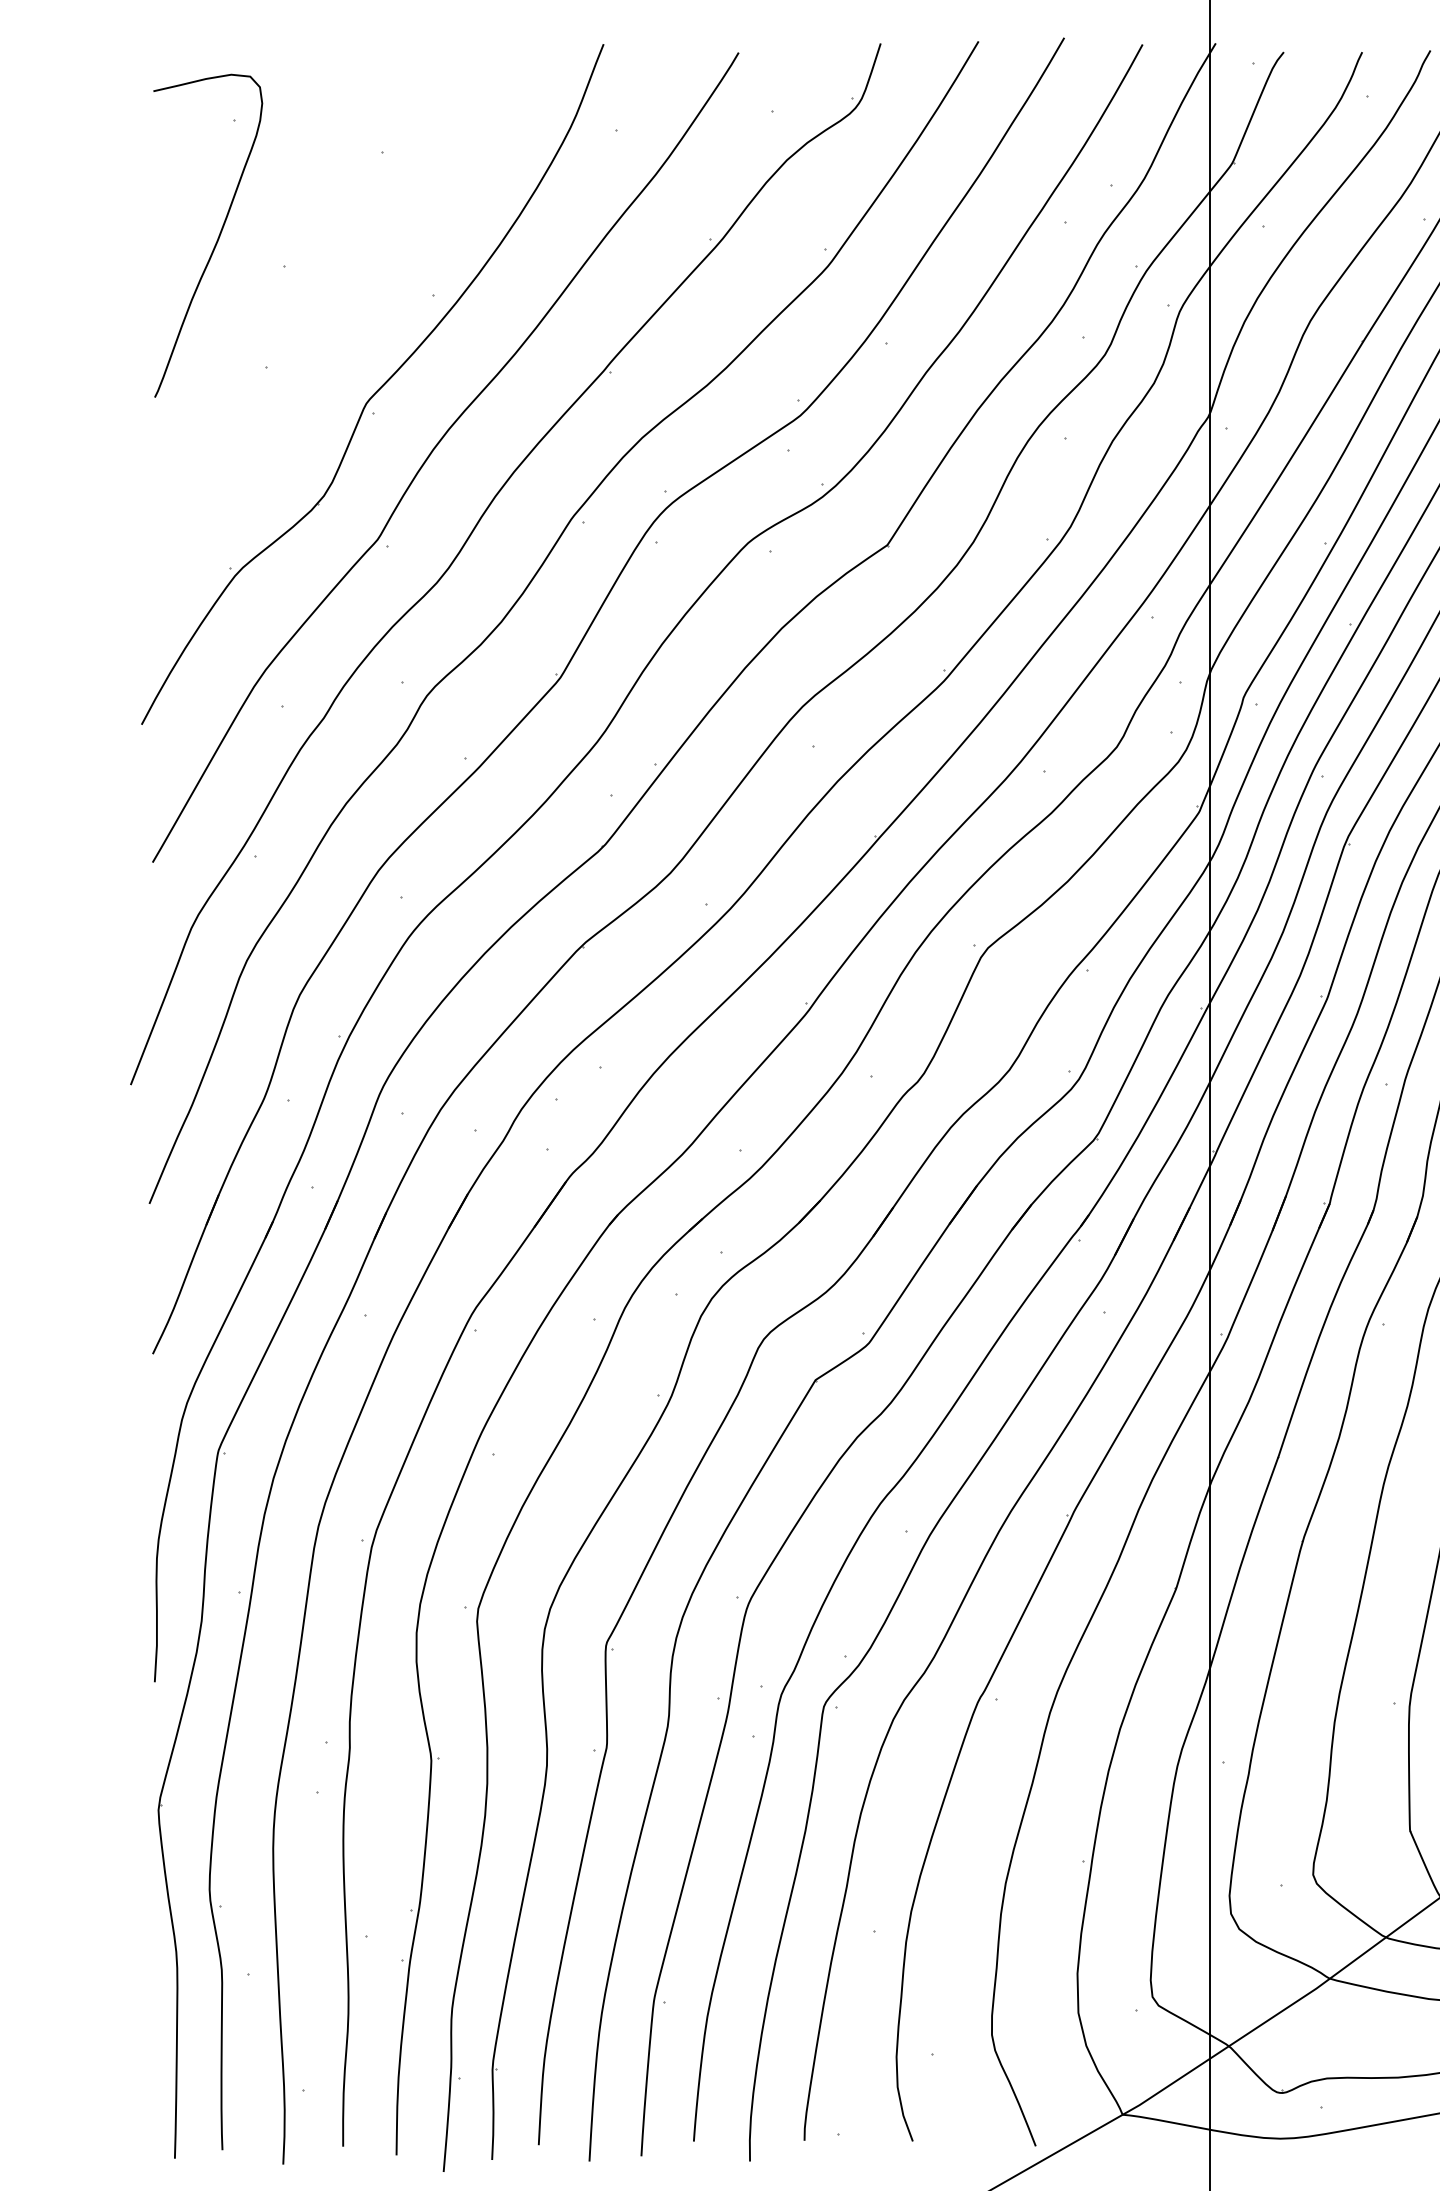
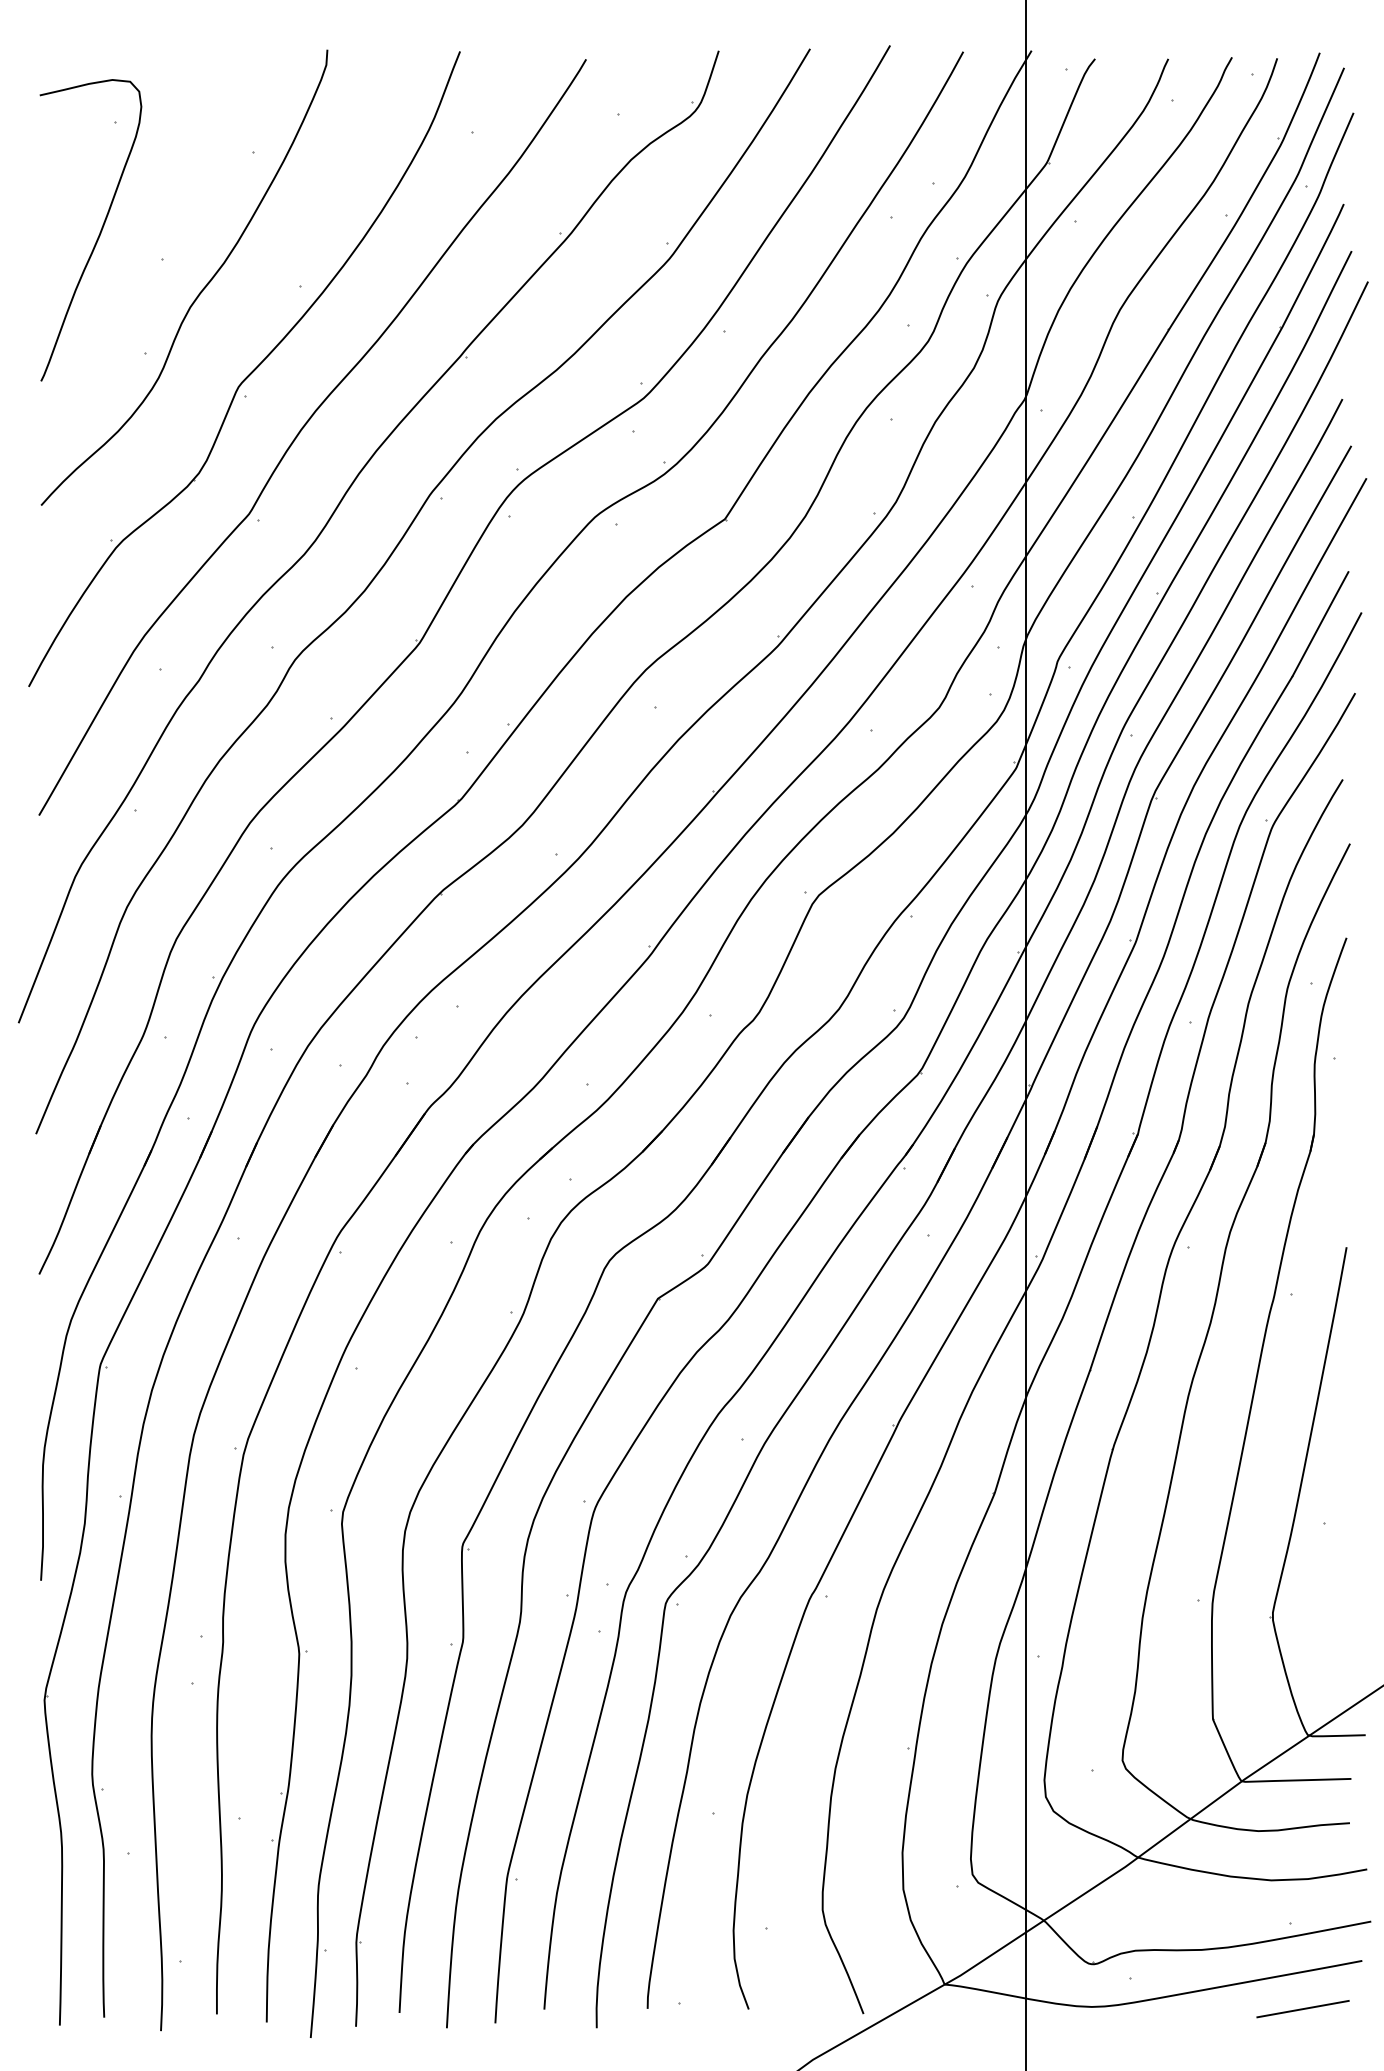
curve: (327, 298) -> (202, 288), added

